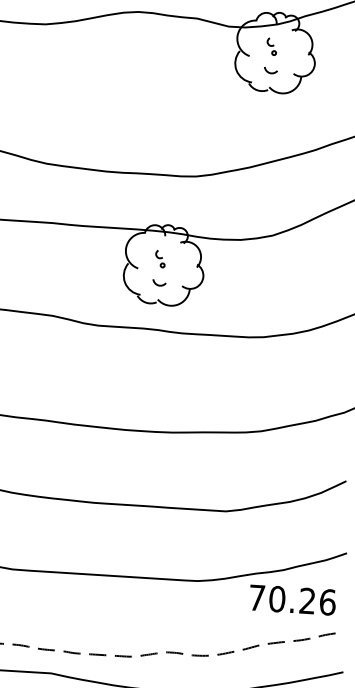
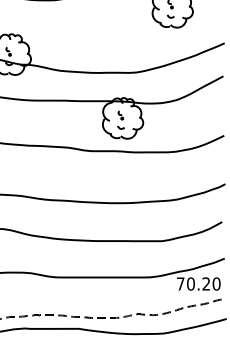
text: (327, 601) -> (216, 283), 70.26 -> 70.20

